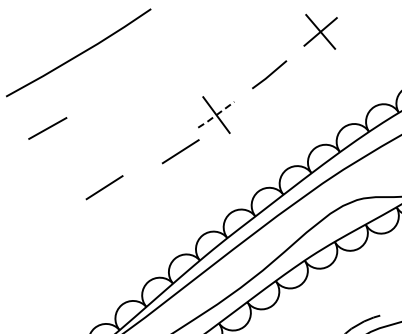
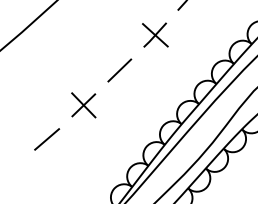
line: (216, 115) -> (155, 35), dashed -> solid
line: (47, 128) -> (46, 139), moved
line: (180, 151) -> (119, 70), moved
line: (104, 187) -> (83, 105), added

